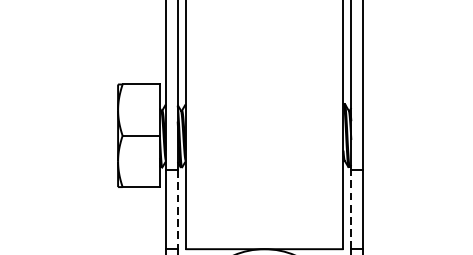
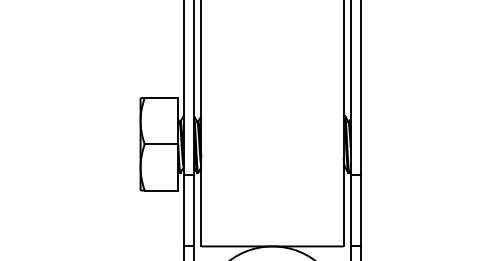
line: (177, 209) -> (194, 210), dashed -> solid
line: (351, 209) -> (350, 210), dashed -> solid

